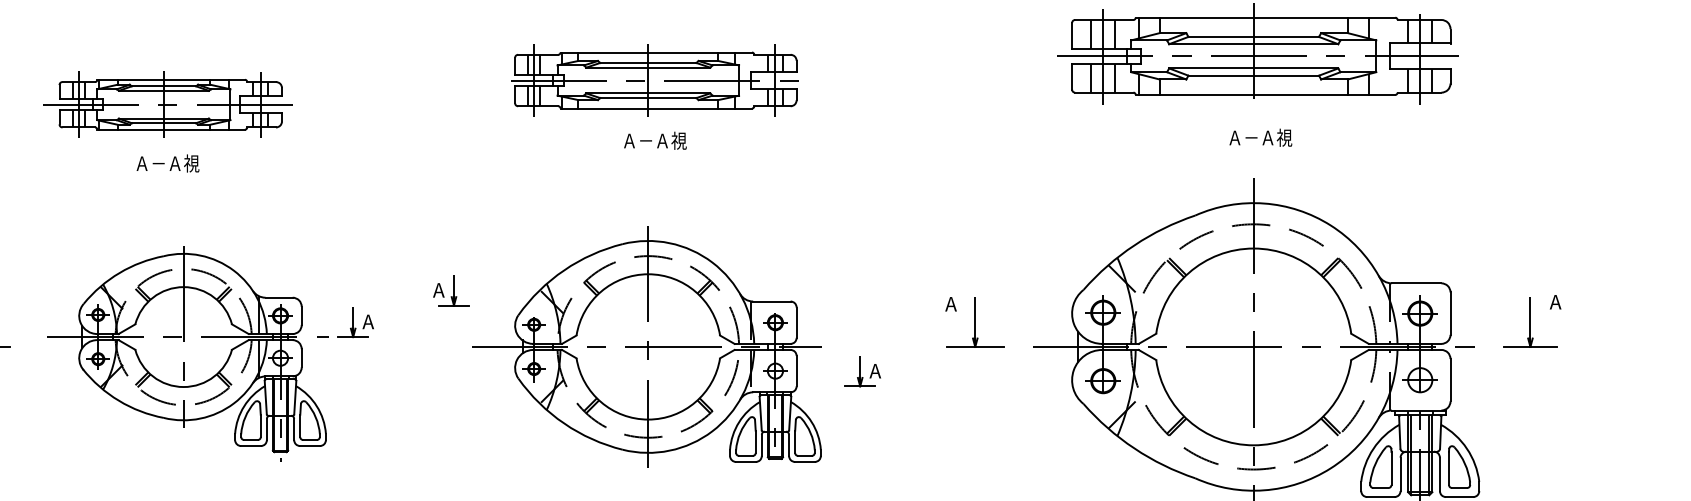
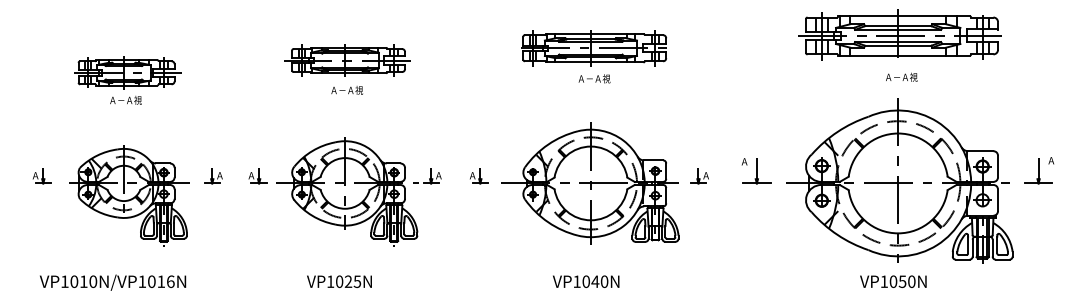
part: (452, 291) -> (479, 176), moved
part: (209, 352) -> (358, 191), moved
part: (862, 372) -> (699, 176), moved

